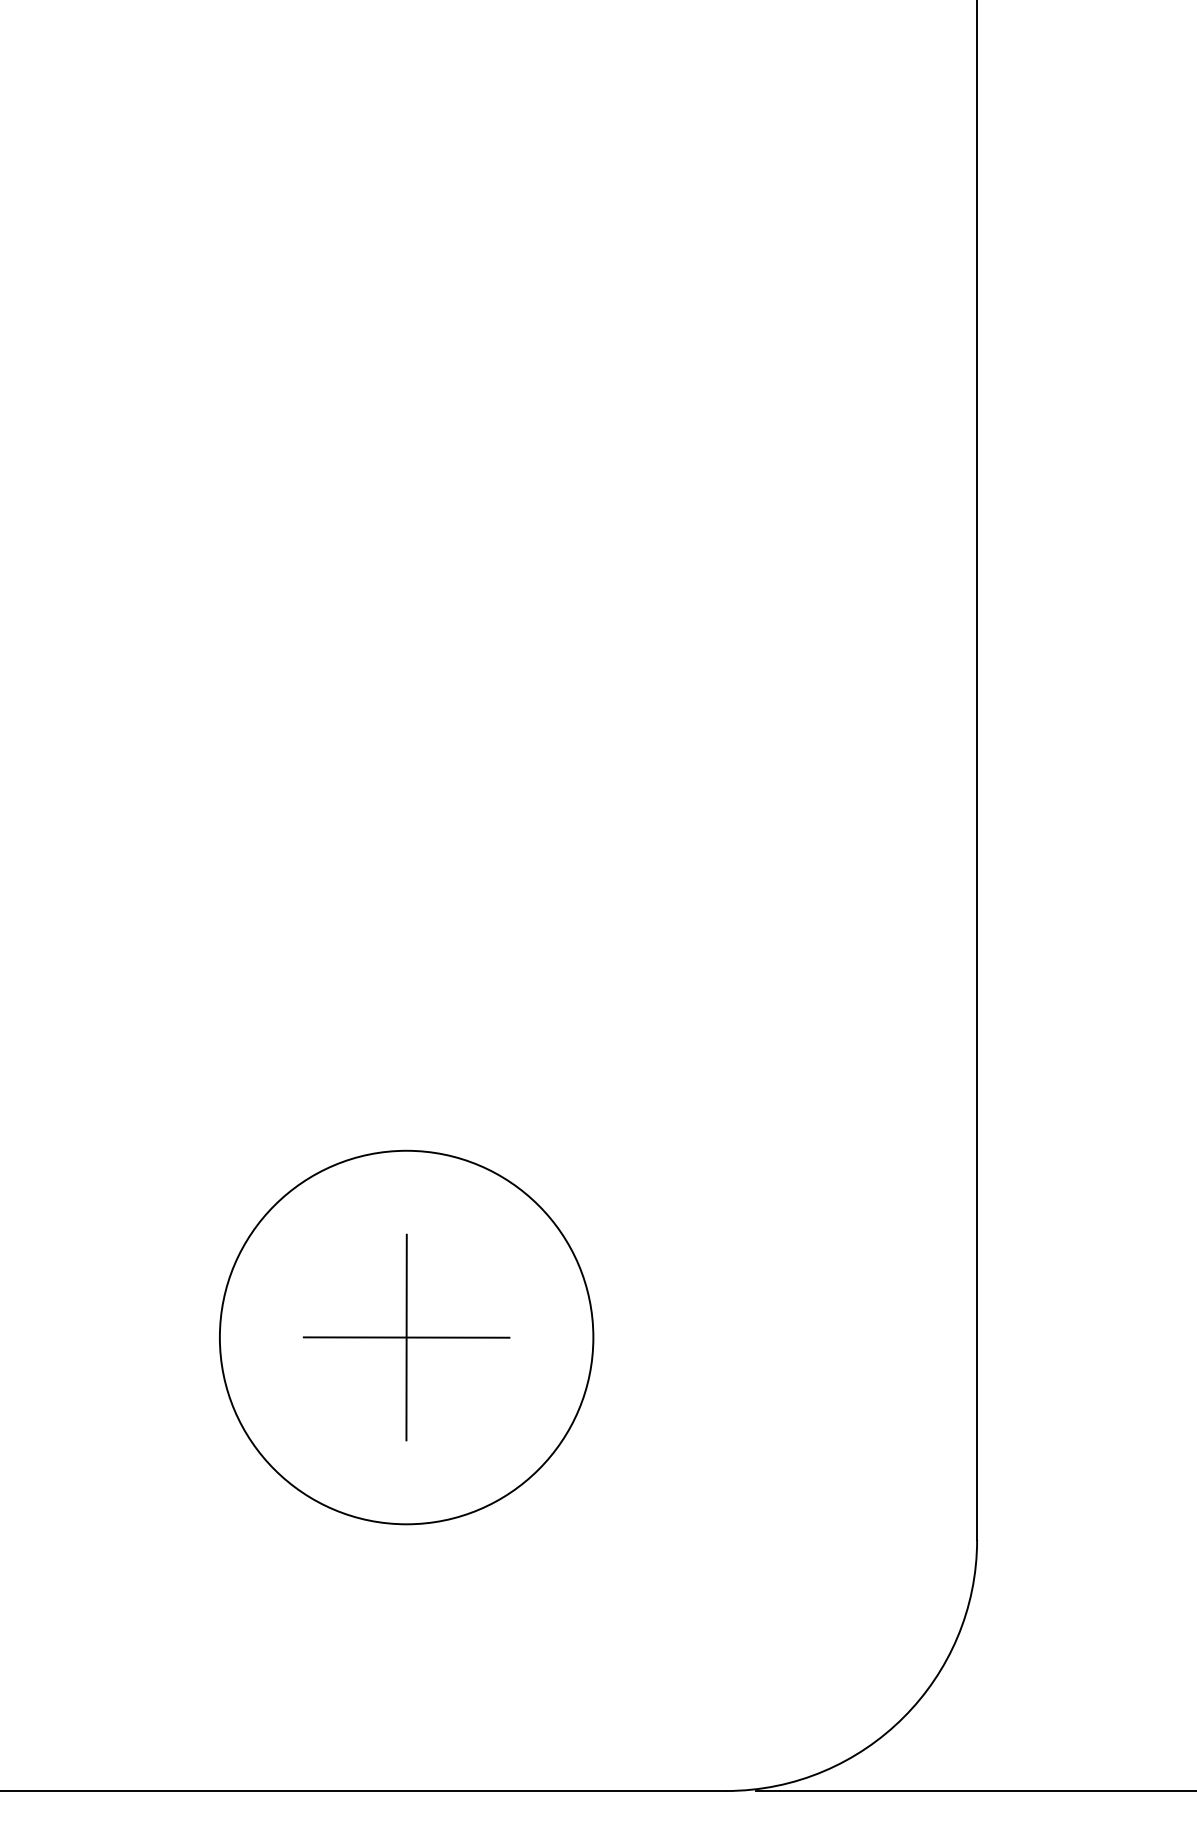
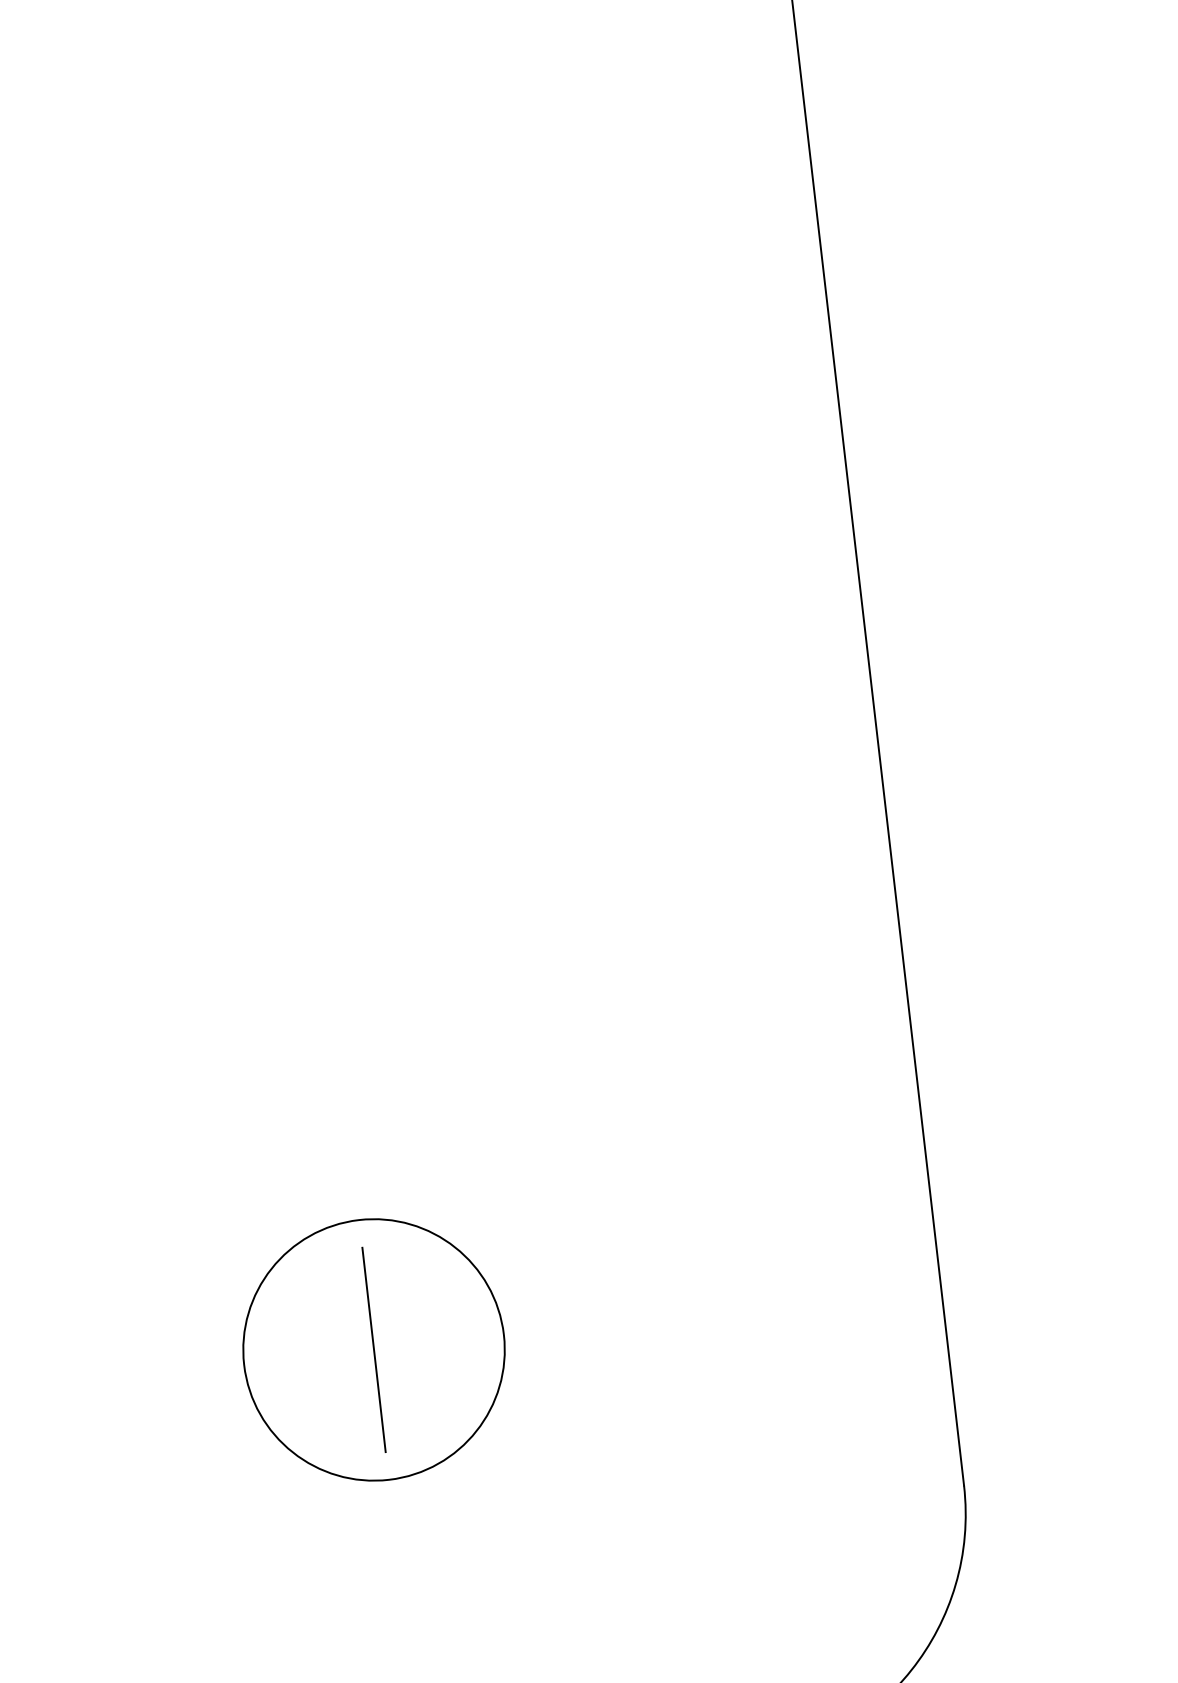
circle: (406, 1337) -> (373, 1349), size x0.7
line: (406, 1337) -> (373, 1349), removed

